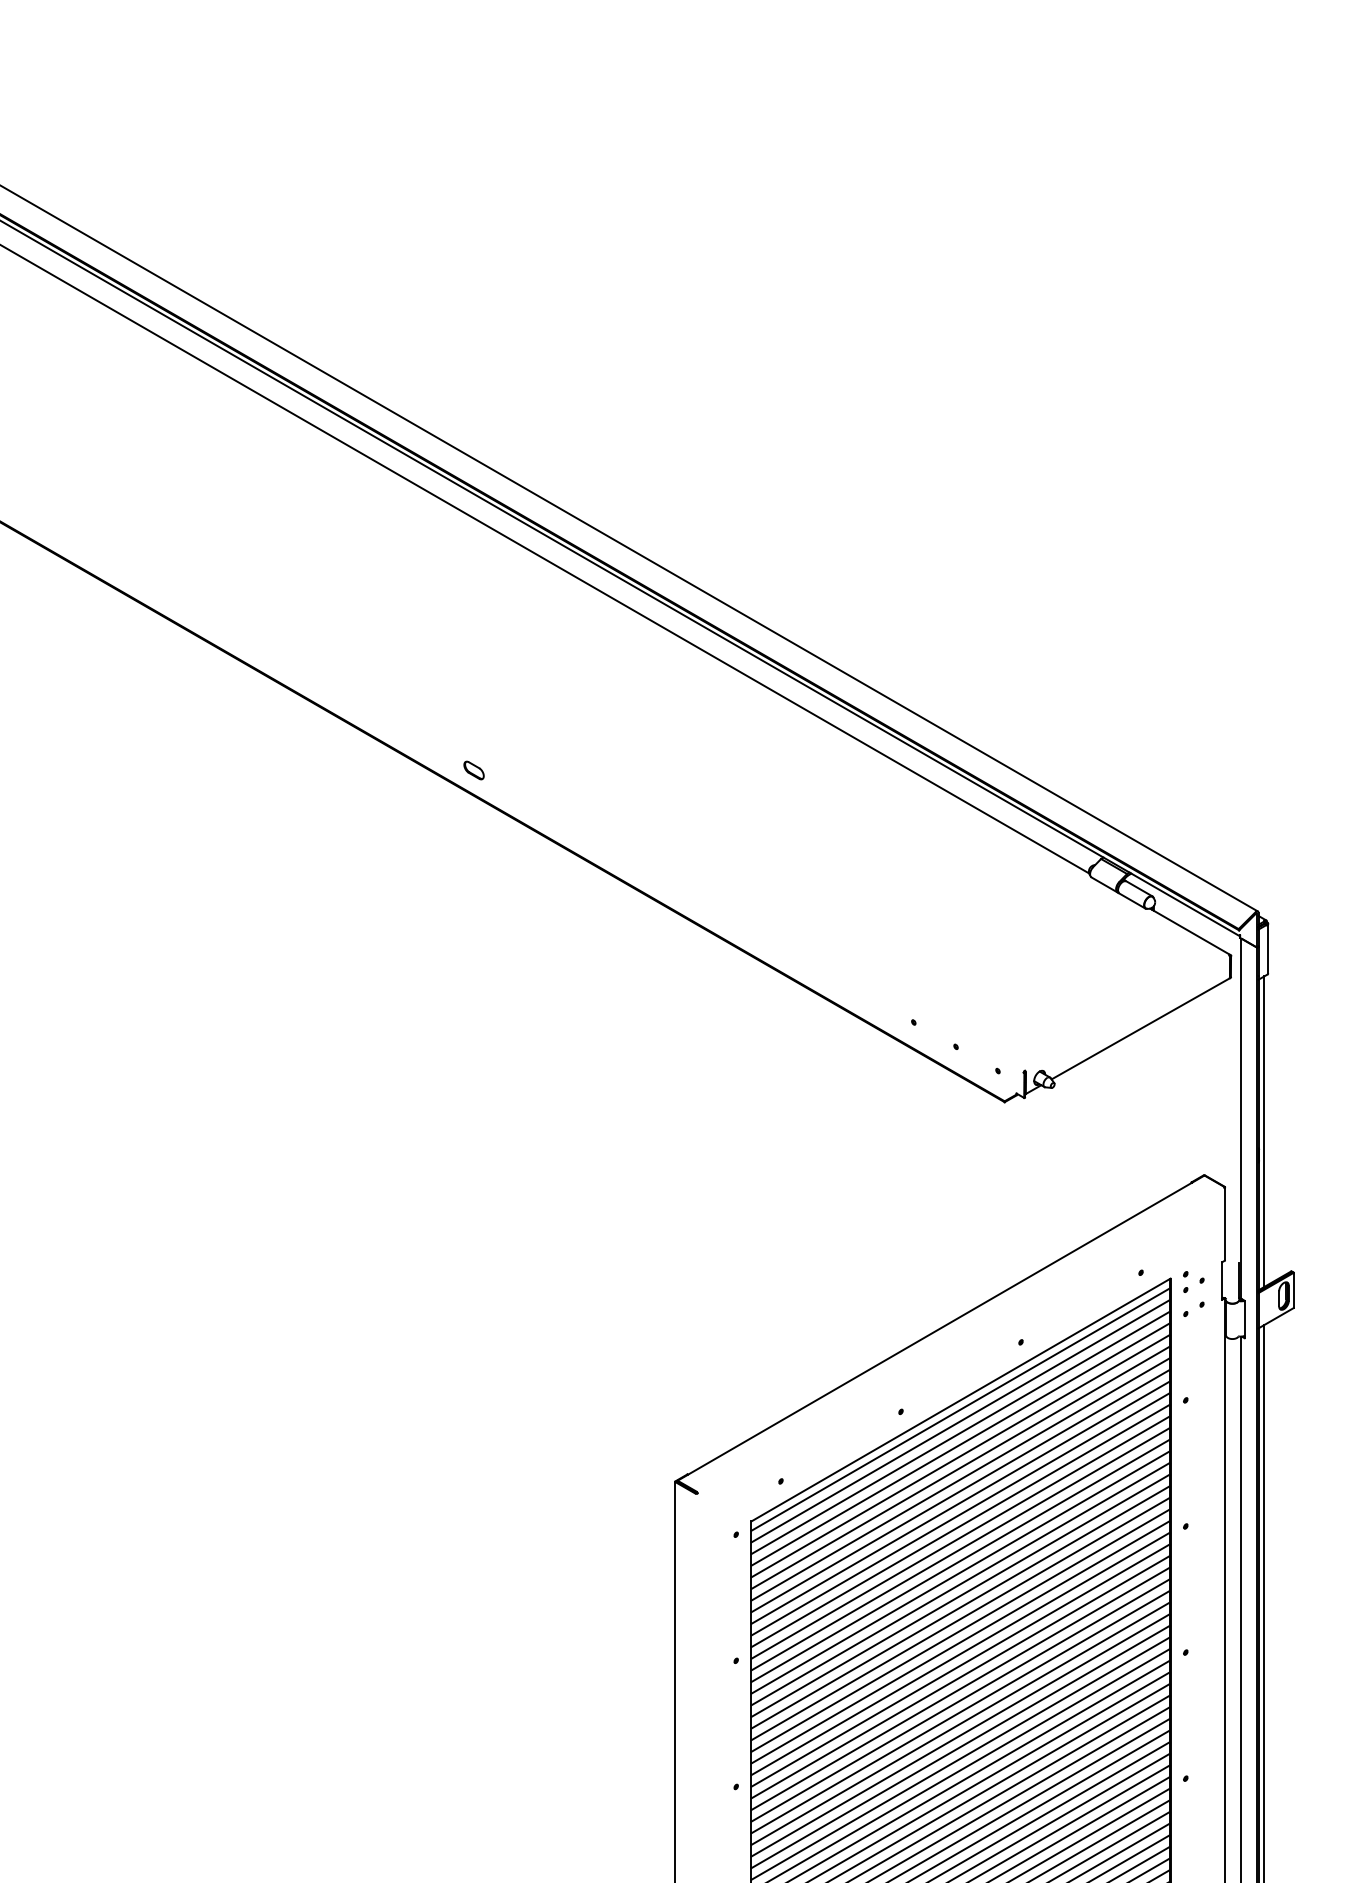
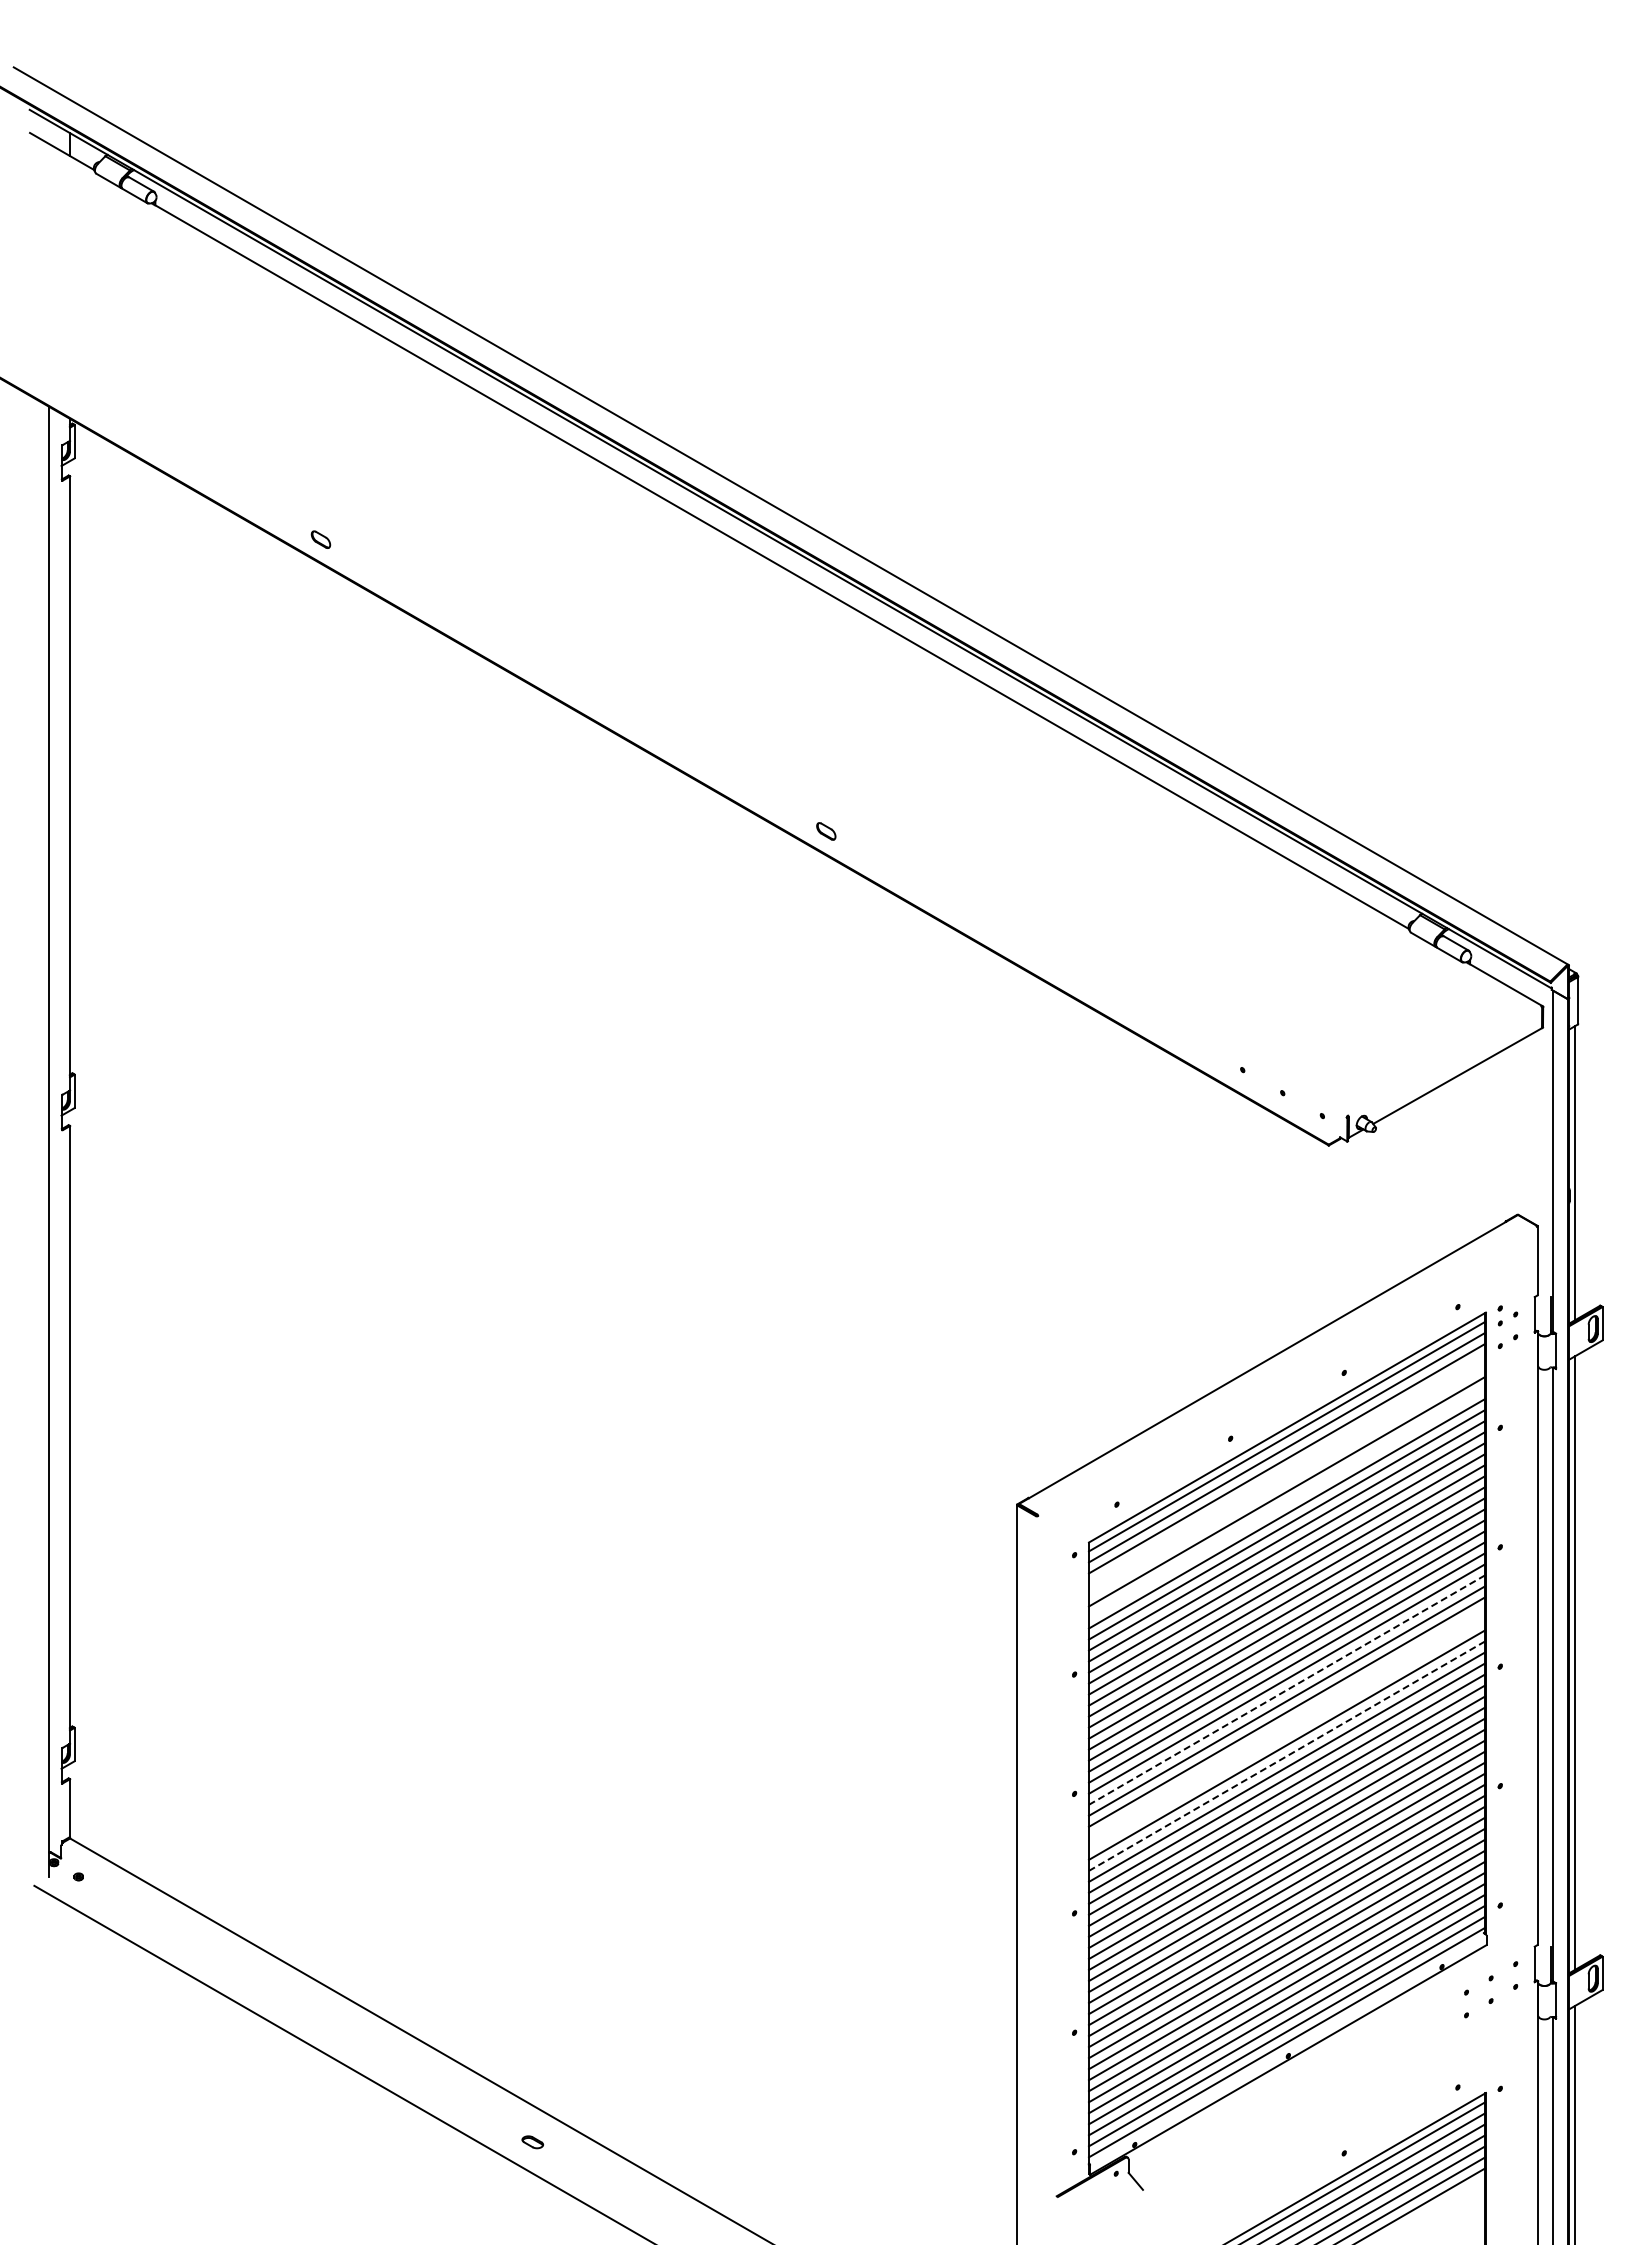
line: (960, 1444) -> (1286, 1469), removed
line: (960, 1455) -> (1286, 1480), removed
line: (960, 1479) -> (1286, 1502), removed
line: (961, 1677) -> (1287, 1690), solid -> dashed
line: (960, 1711) -> (1286, 1722), removed
line: (960, 1723) -> (1286, 1733), removed
line: (961, 1747) -> (1287, 1756), solid -> dashed

